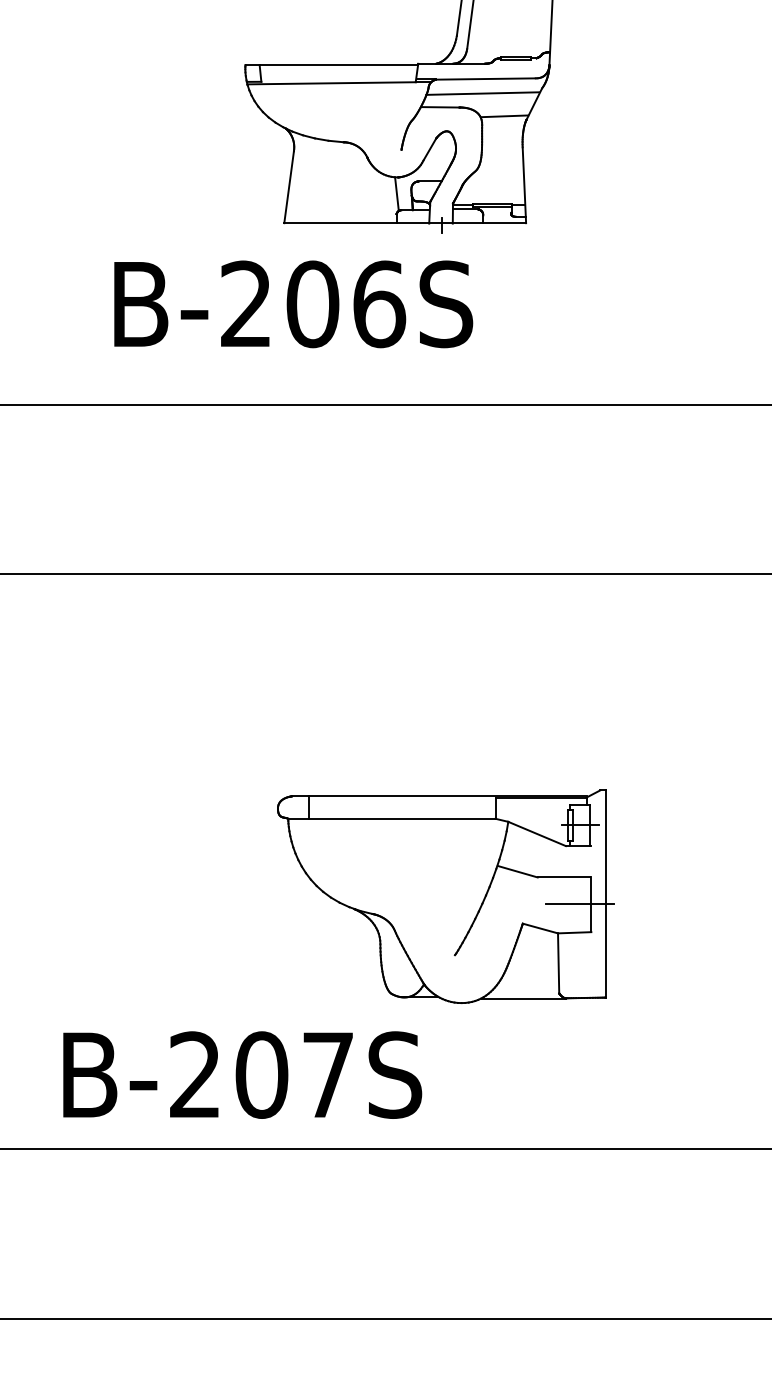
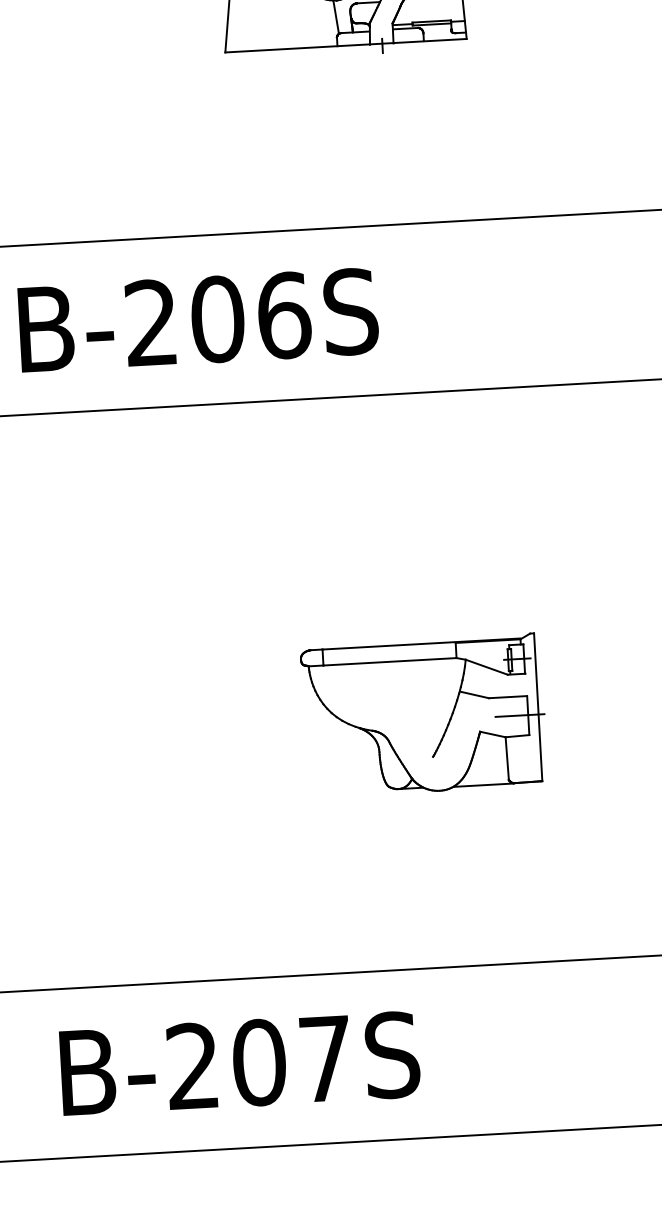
text: (293, 304) -> (198, 320), moved
part: (445, 896) -> (423, 715), size x0.71
text: (242, 1074) -> (240, 1063), moved

